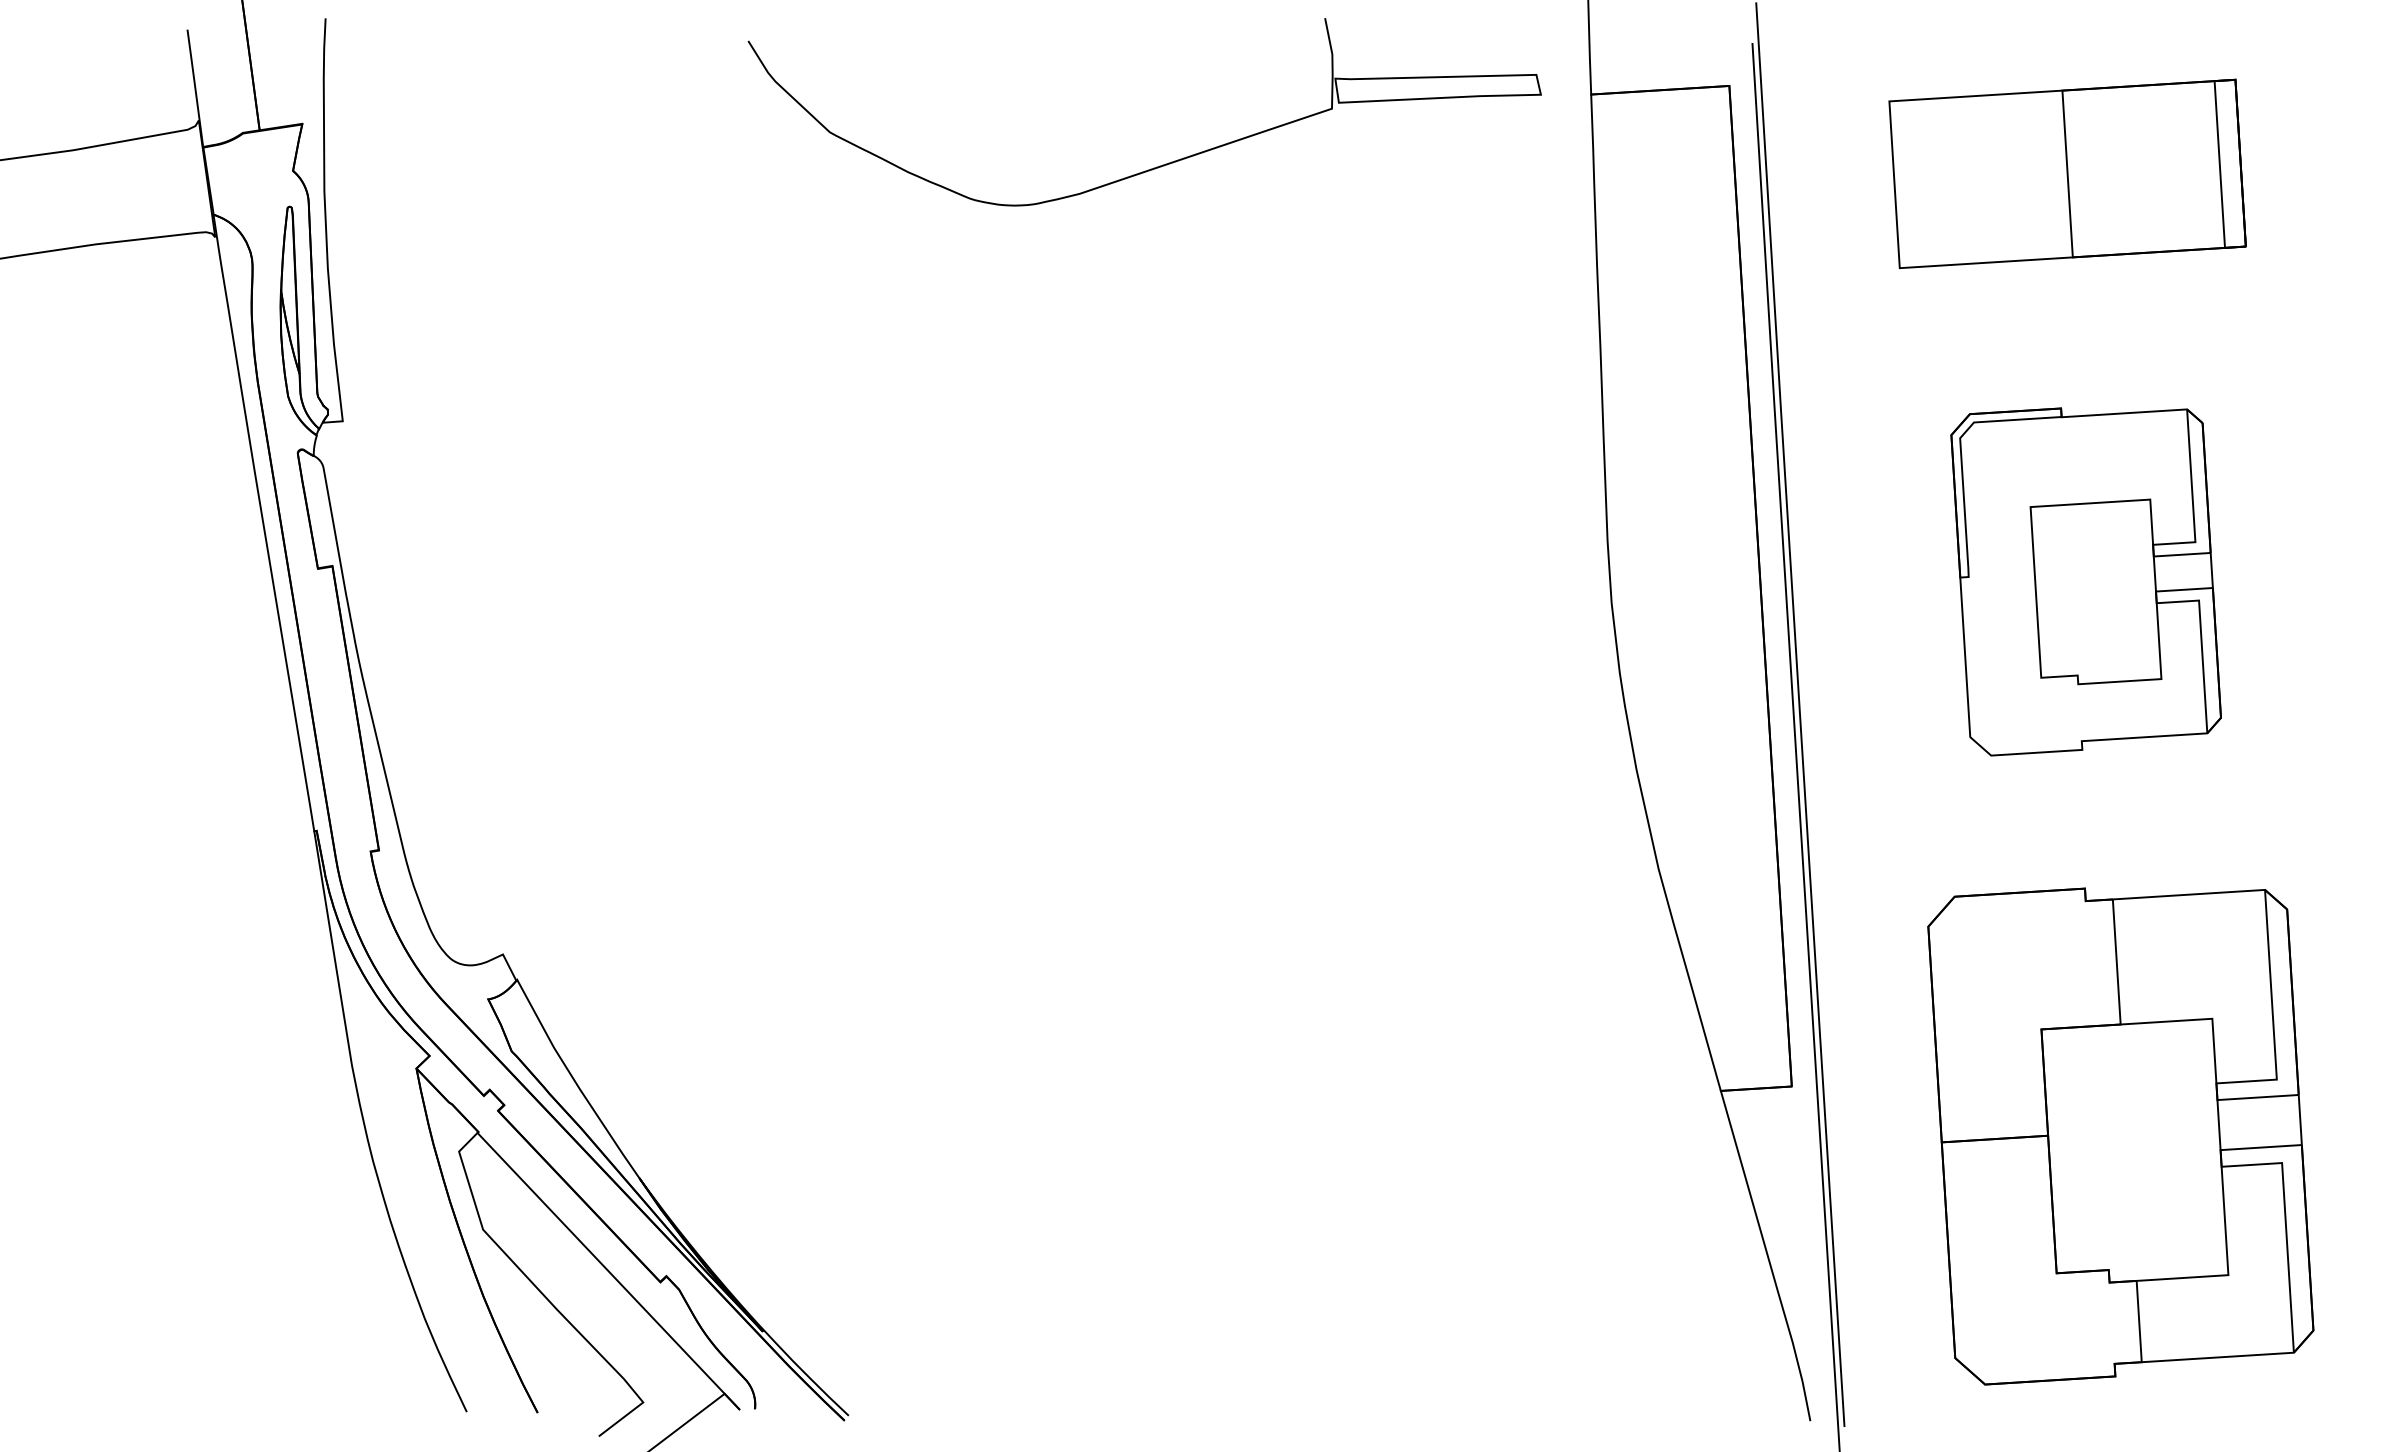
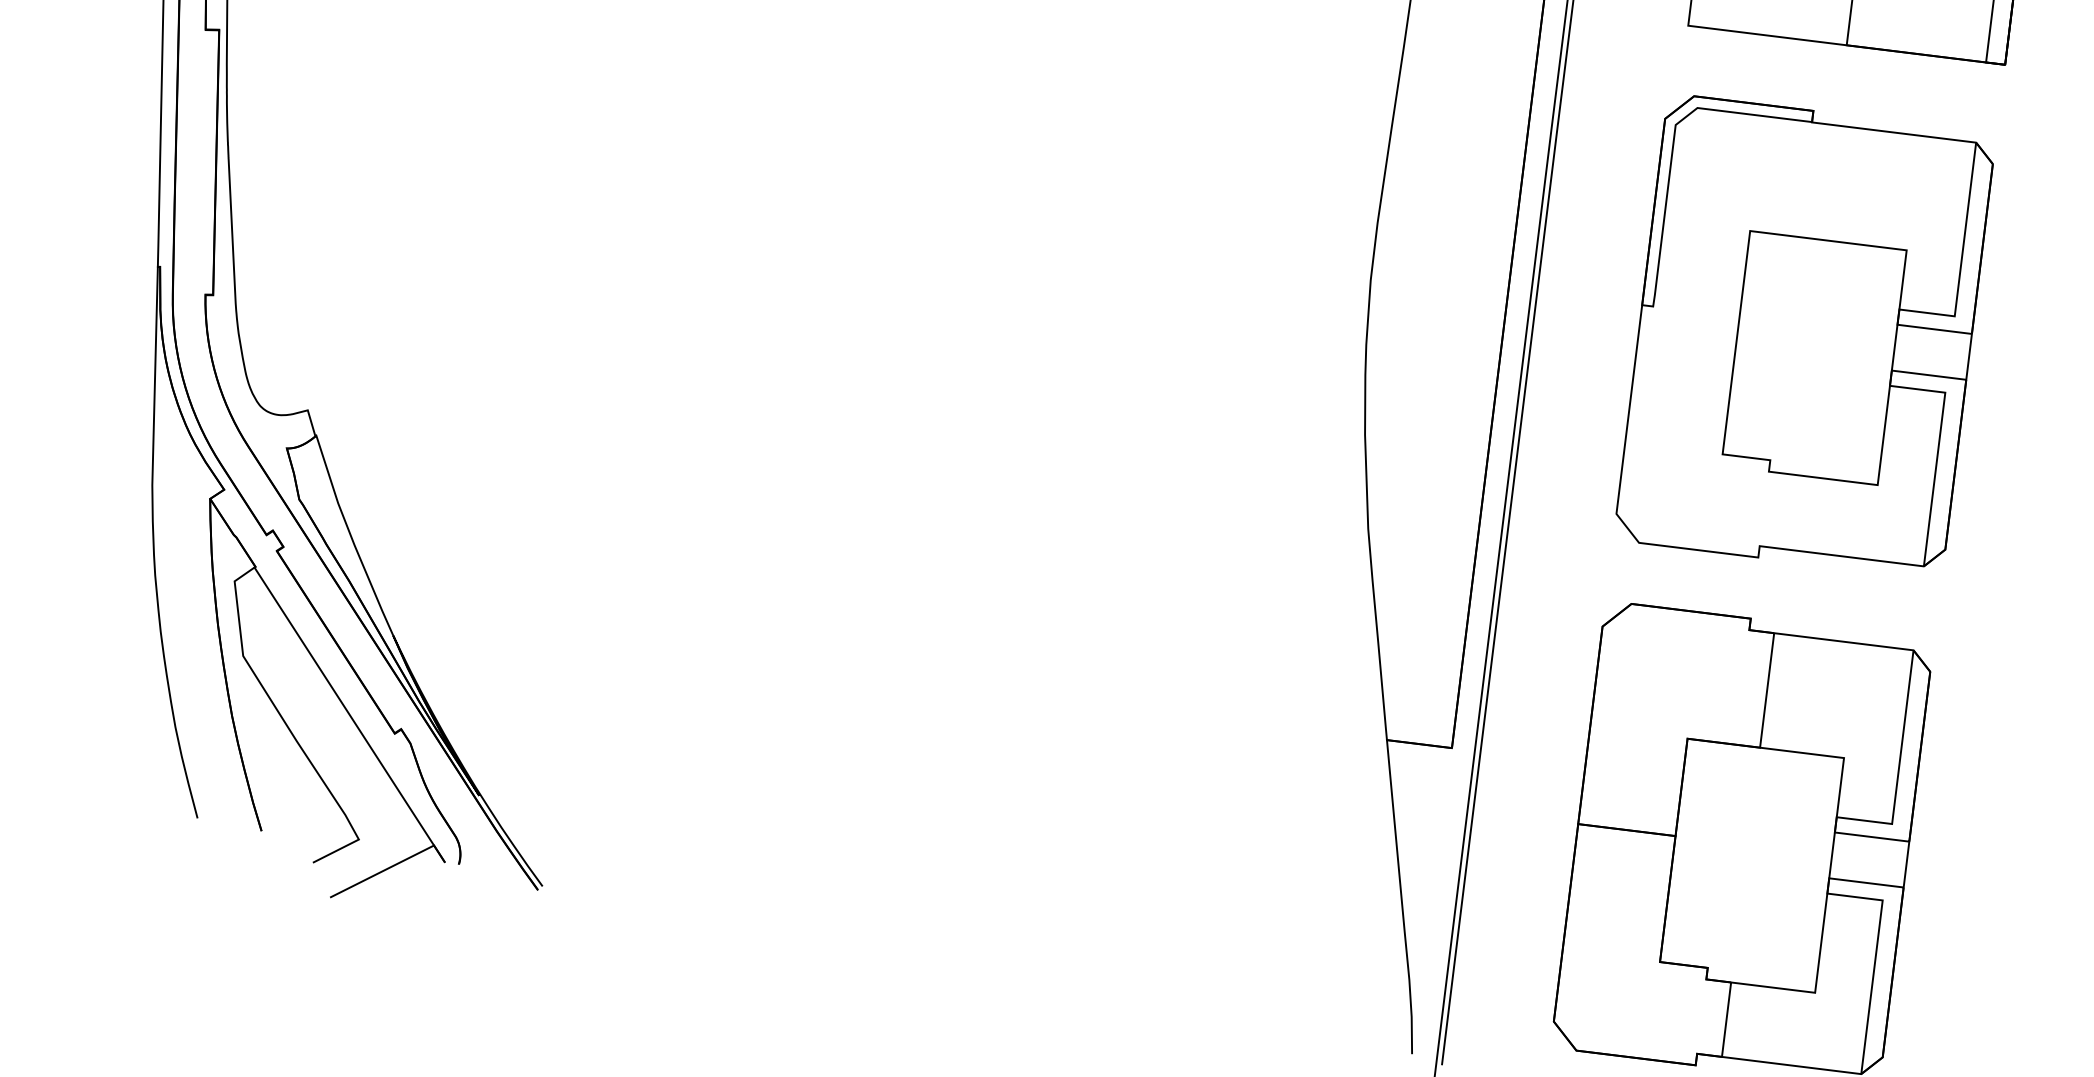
part: (2085, 581) -> (1803, 340), size x1.43

